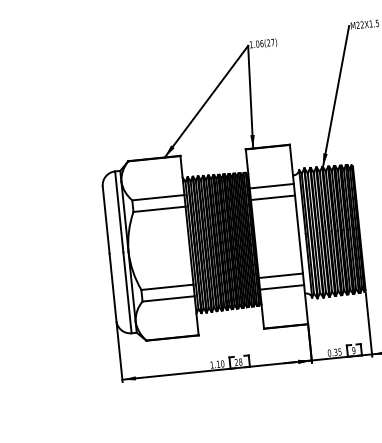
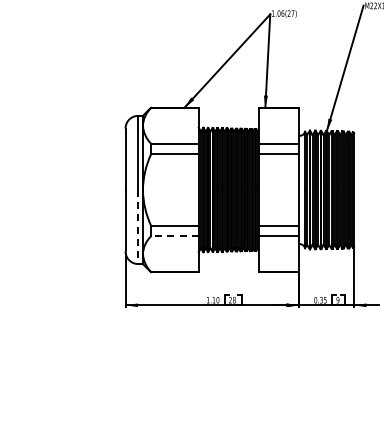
line: (127, 293) -> (138, 227), solid -> dashed
line: (168, 299) -> (174, 236), solid -> dashed

